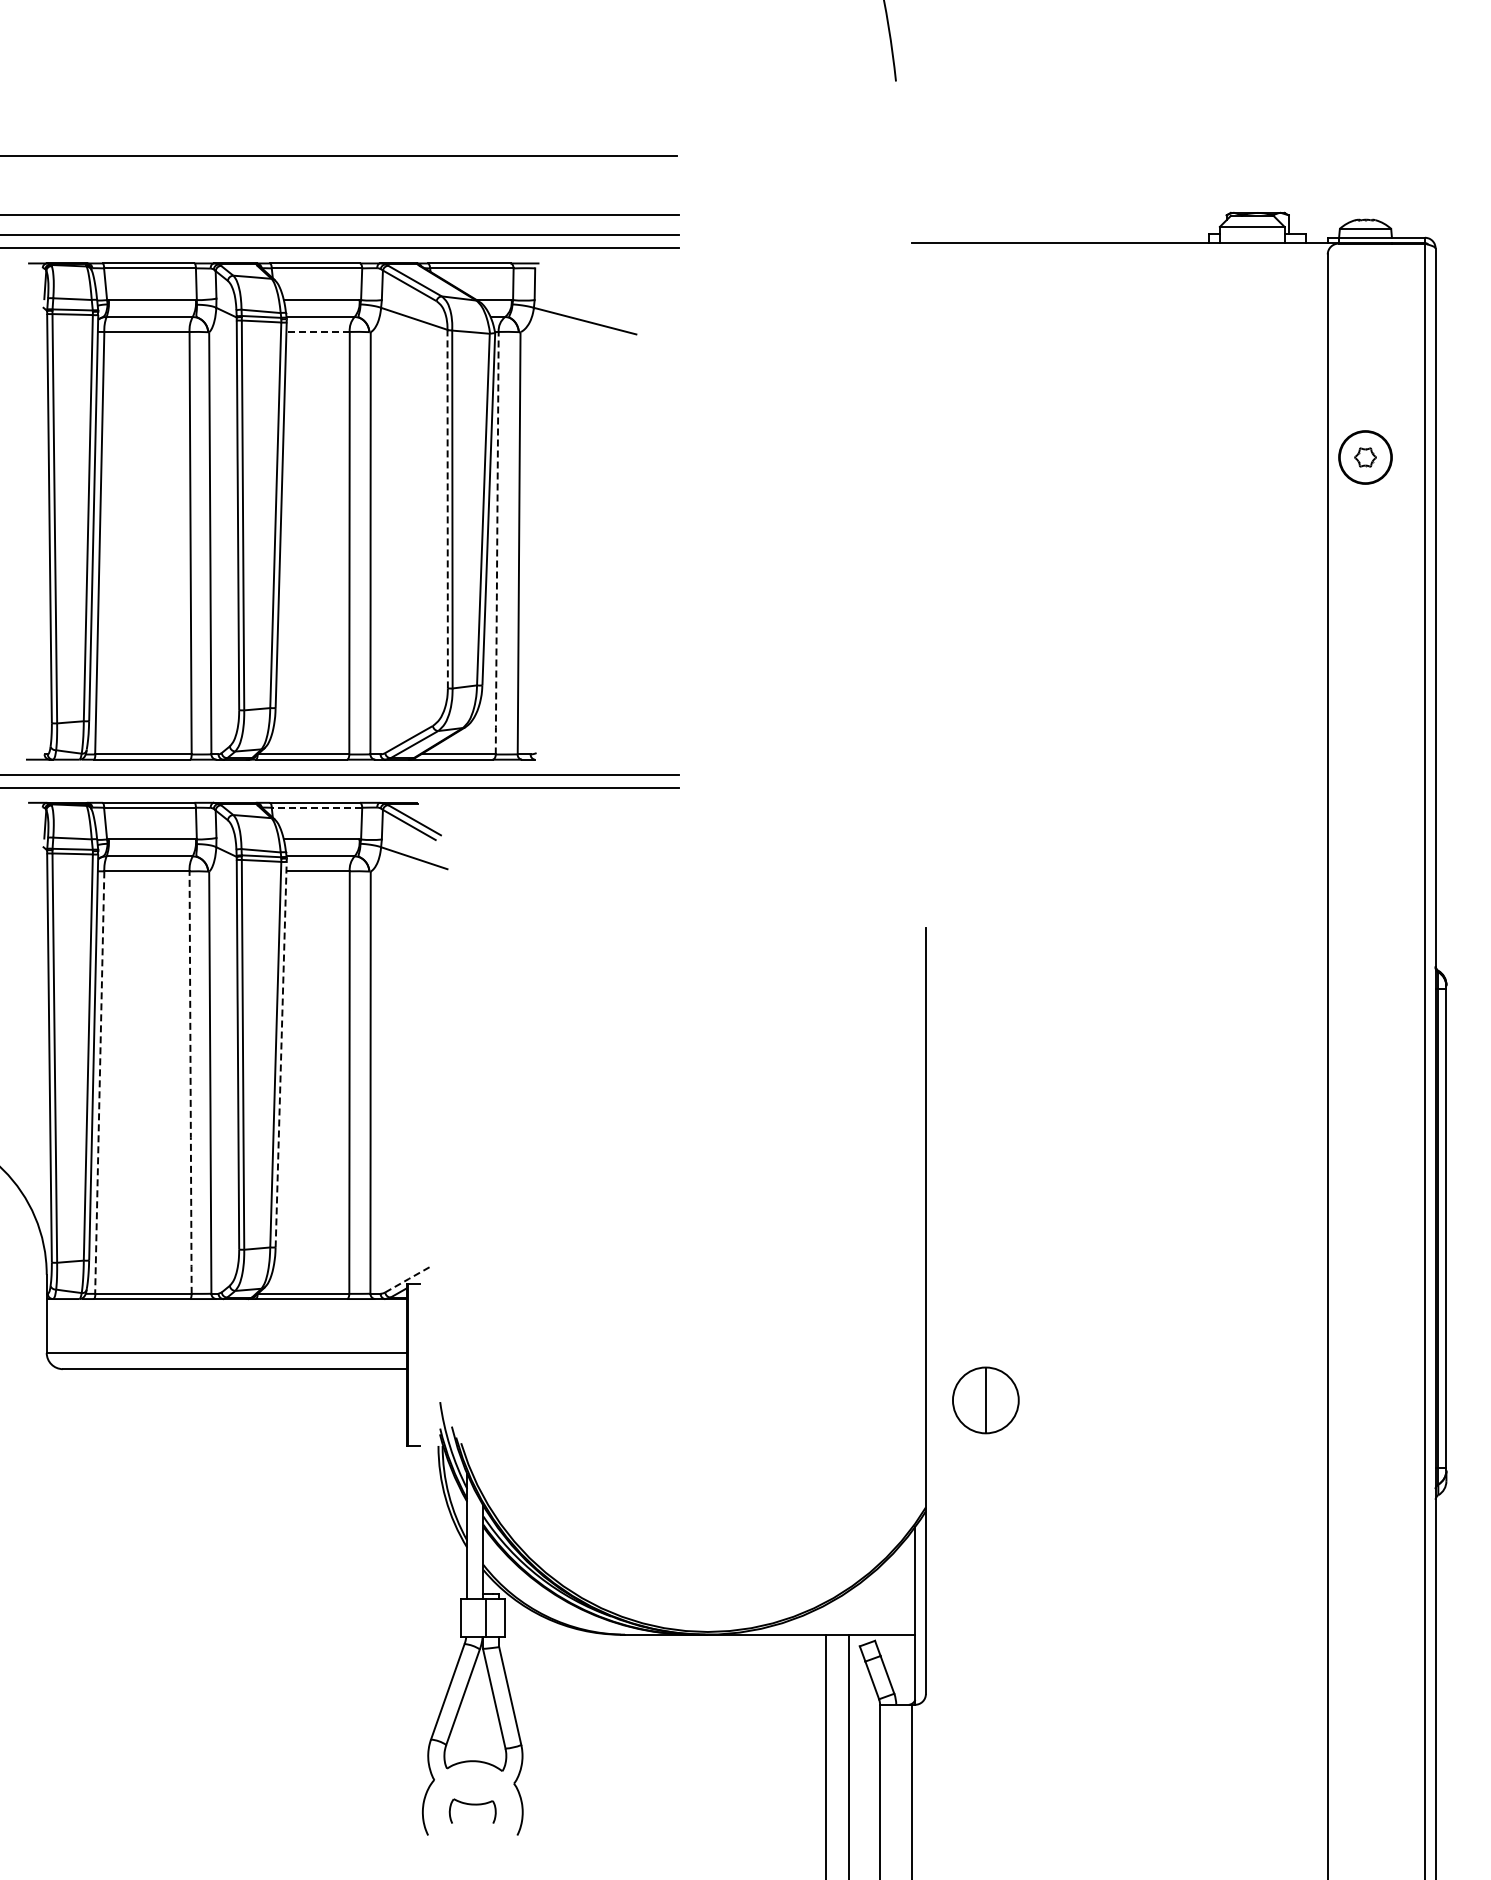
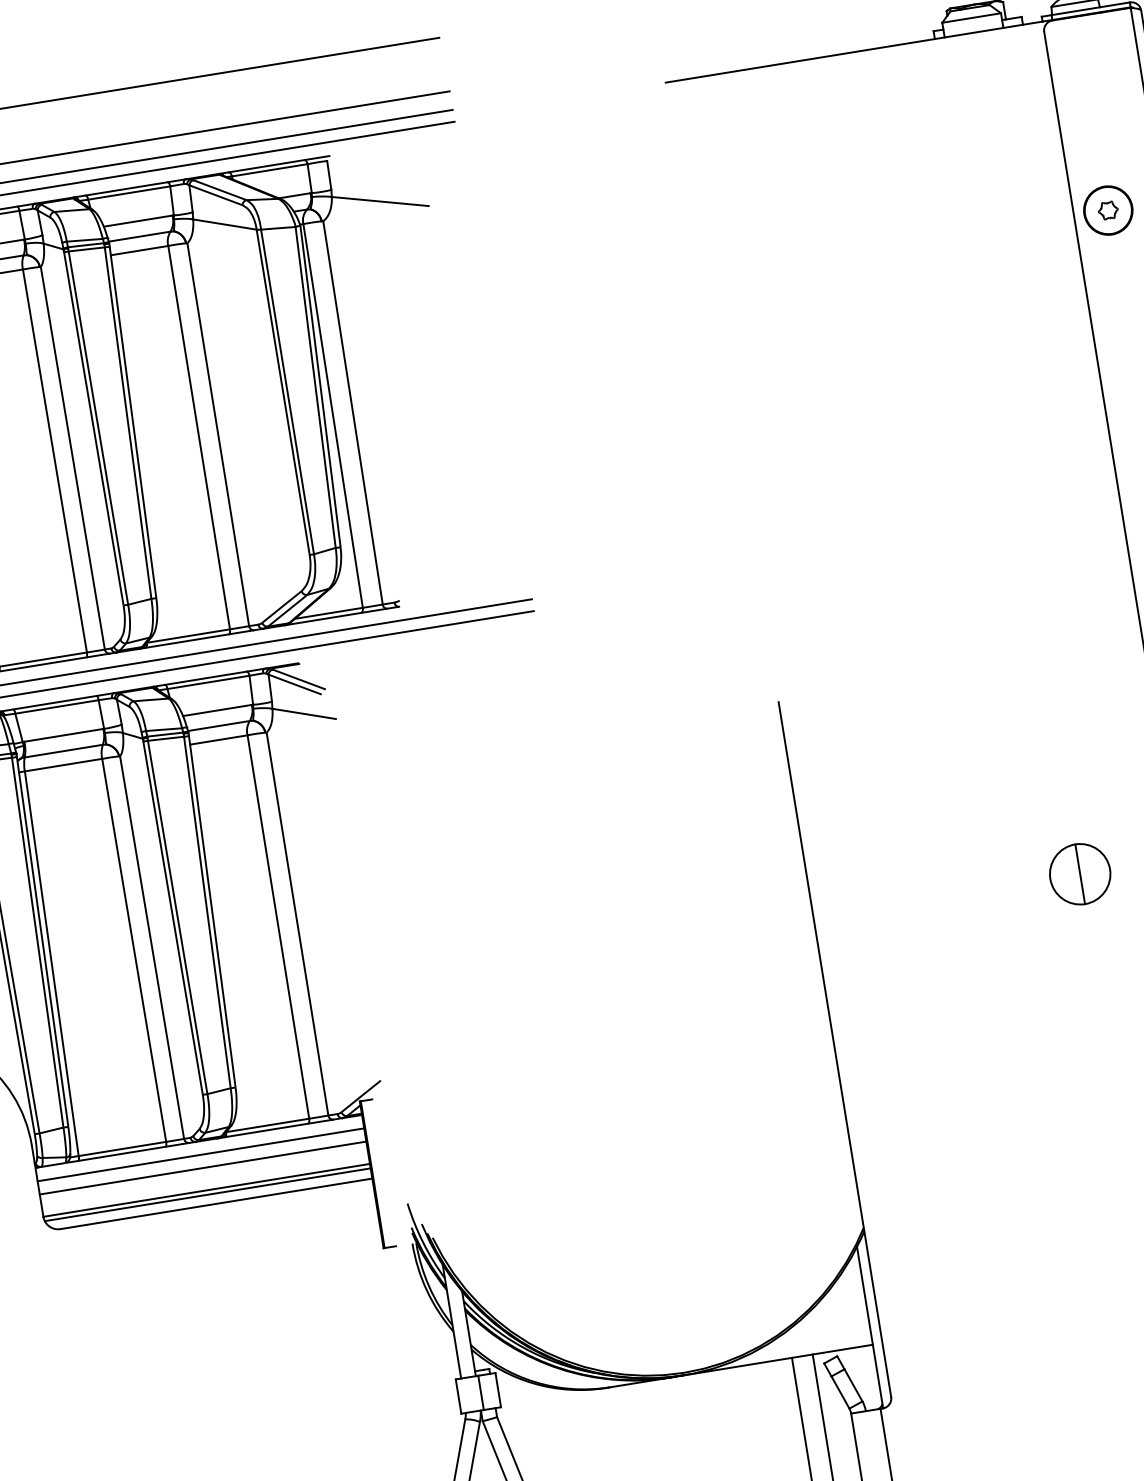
line: (318, 332) -> (140, 251), dashed -> solid
line: (447, 508) -> (282, 391), dashed -> solid
line: (497, 544) -> (333, 417), dashed -> solid
line: (316, 807) -> (207, 682), dashed -> solid
line: (281, 1055) -> (212, 912), dashed -> solid
line: (99, 1081) -> (51, 962), dashed -> solid
line: (190, 1084) -> (134, 952), dashed -> solid
line: (409, 1278) -> (361, 1095), dashed -> solid
line: (226, 1313) -> (200, 1154), added
line: (226, 1328) -> (202, 1168), added
line: (226, 1357) -> (207, 1194), added
part: (985, 1400) -> (1079, 874), moved

